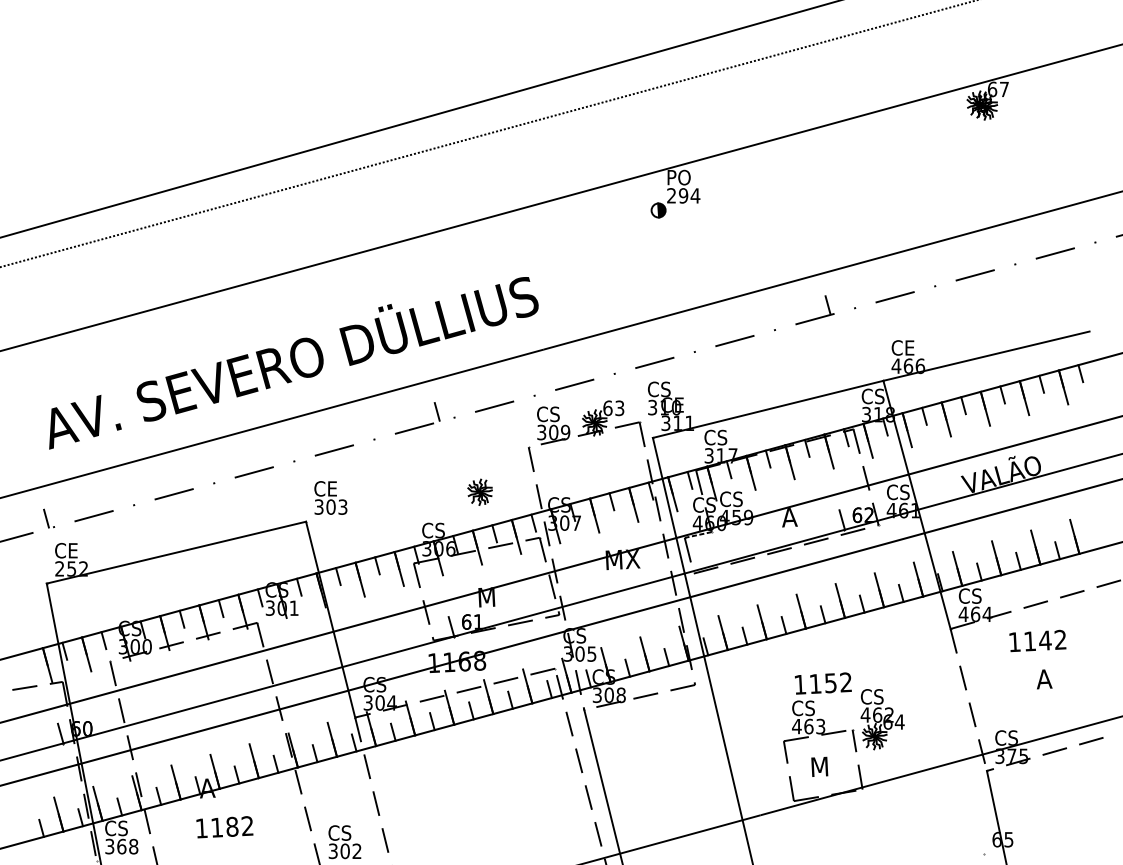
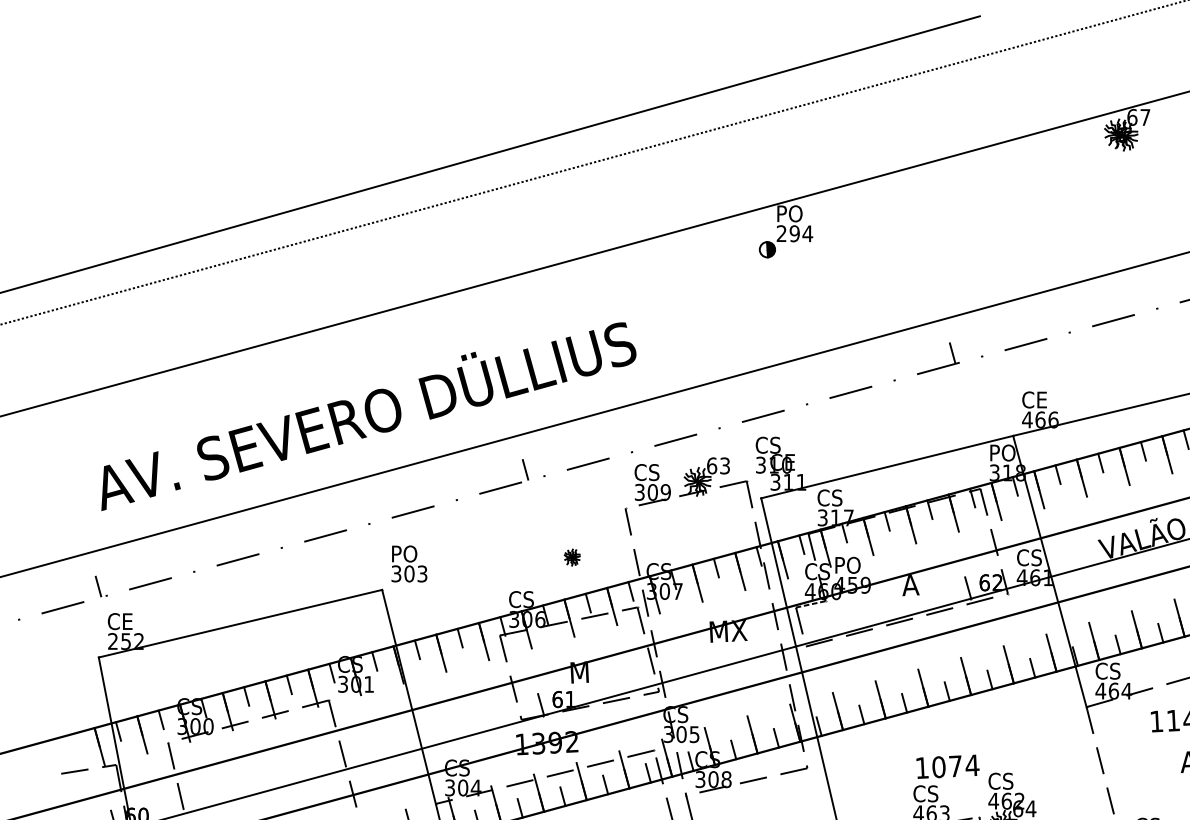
text: (873, 396) -> (1002, 453), CS -> PO
text: (326, 488) -> (404, 553), CE -> PO
part: (479, 491) -> (571, 556), size x0.6
text: (731, 499) -> (847, 565), CS -> PO
text: (464, 661) -> (555, 742), 1168 -> 1392
text: (830, 682) -> (955, 765), 1152 -> 1074

